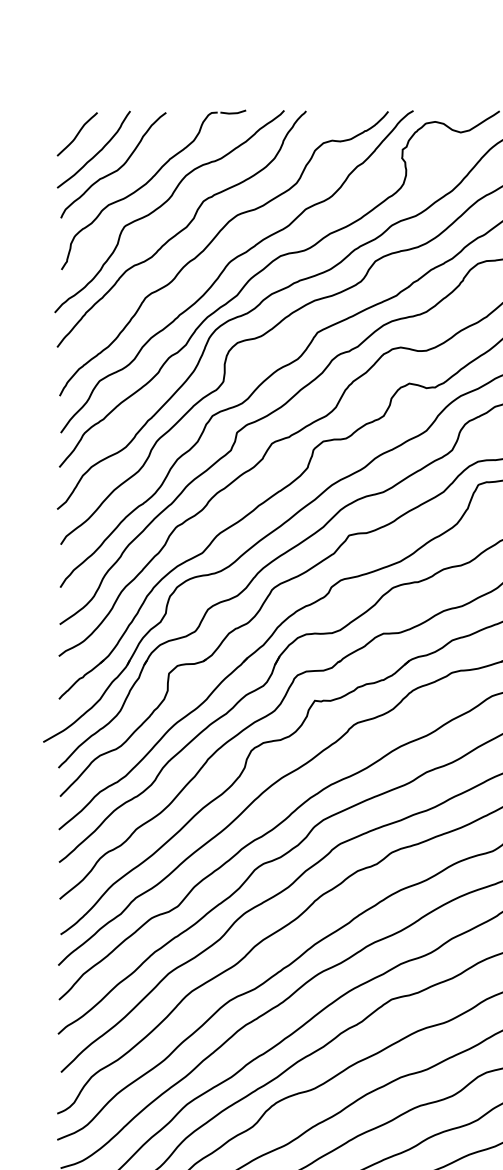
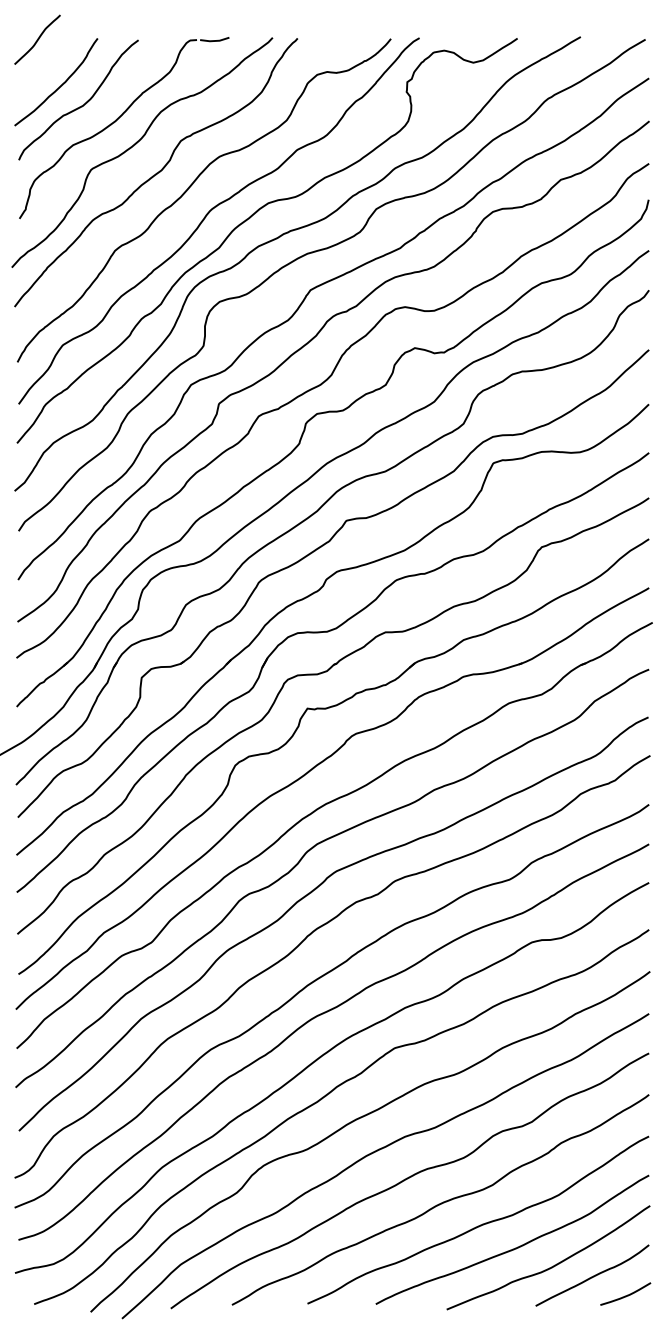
curve: (77, 134) -> (37, 39), moved

